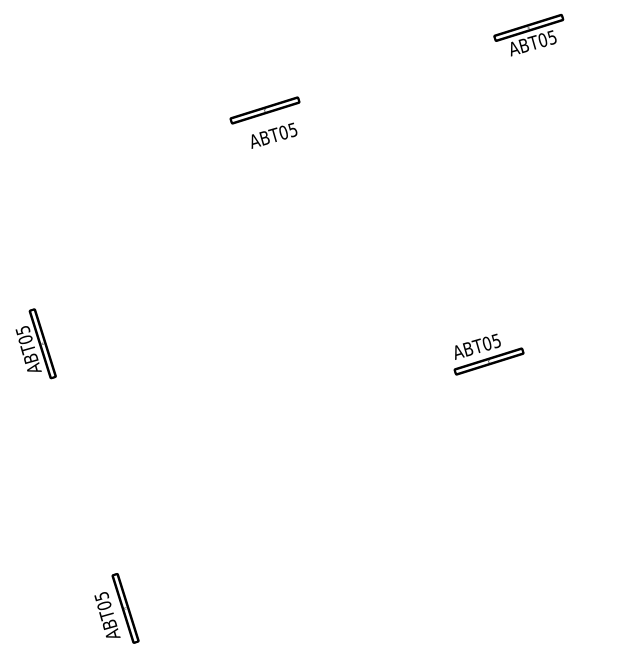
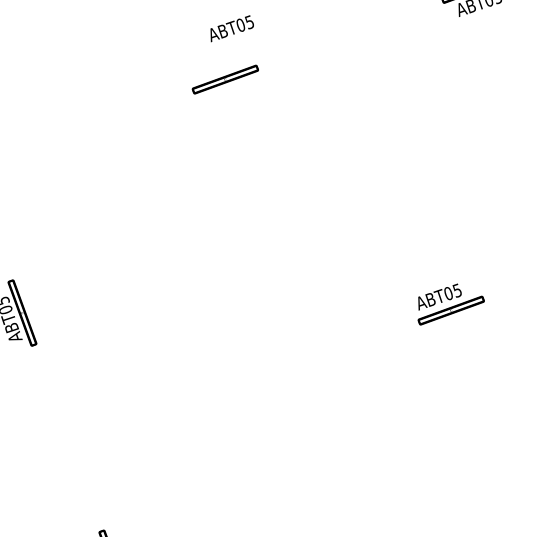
text: (274, 135) -> (232, 28), moved

